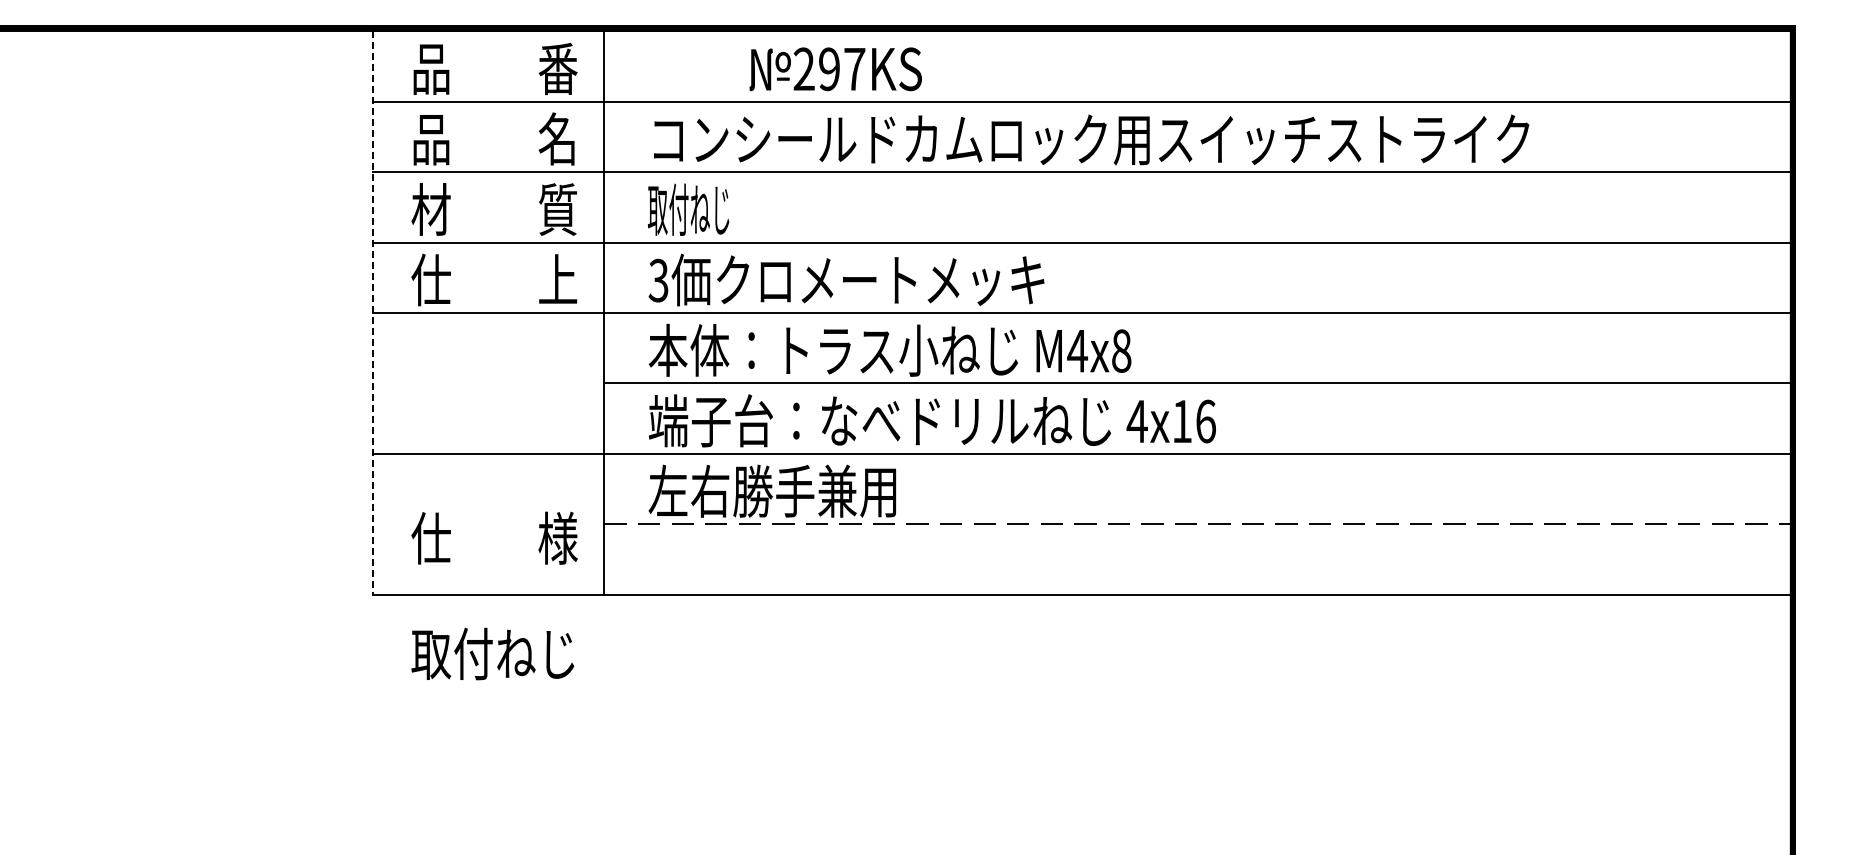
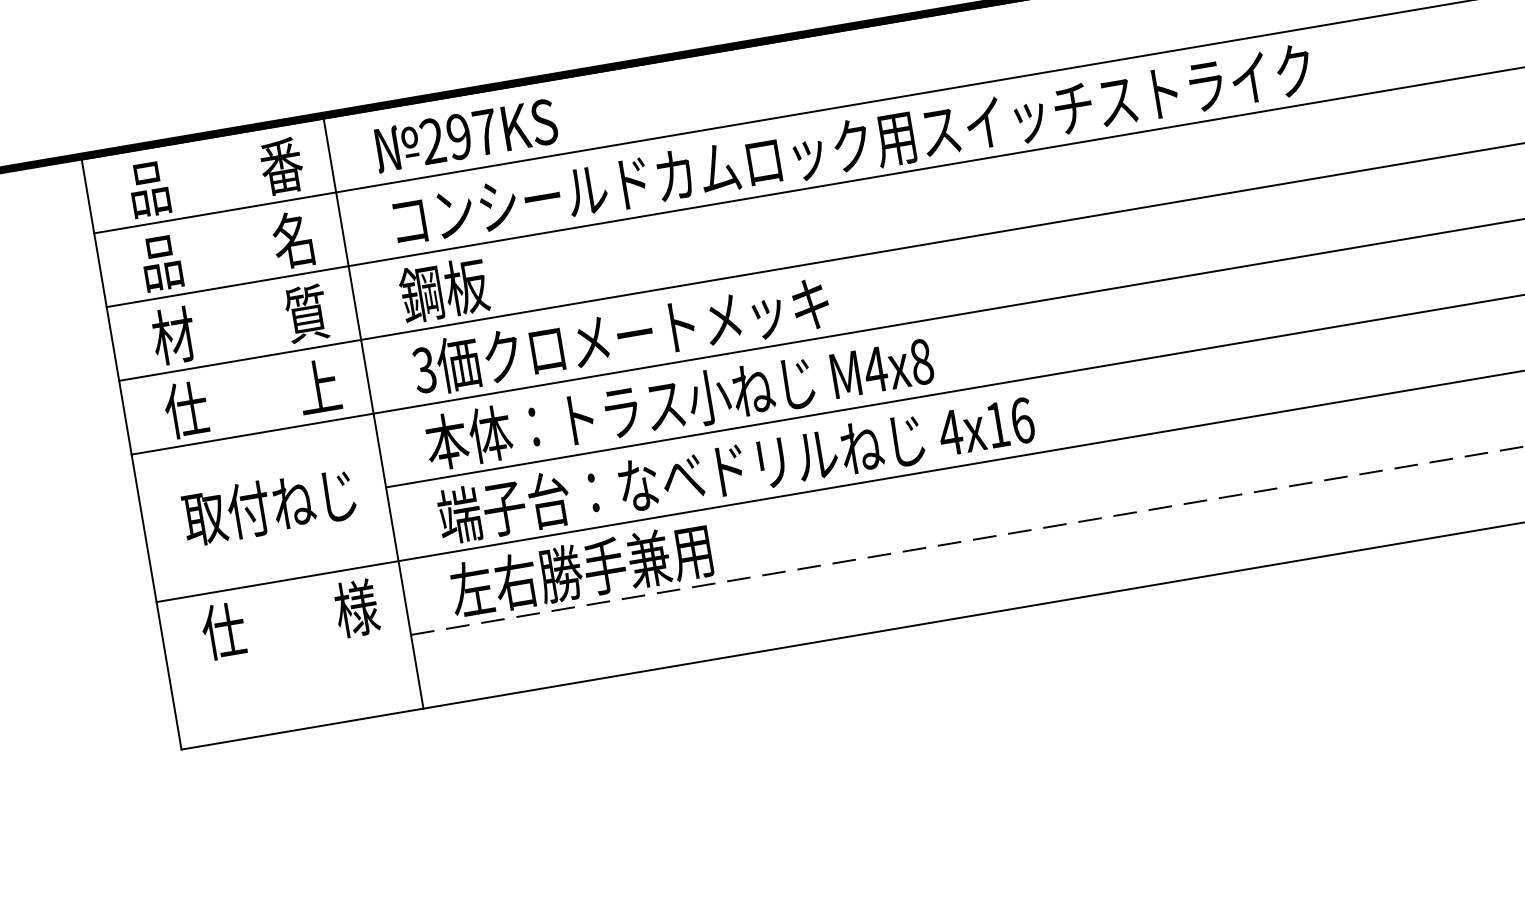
text: (835, 69) -> (465, 135), moved
text: (689, 209) -> (444, 290), 取付ねじ -> 鋼板
line: (373, 312) -> (131, 454), dashed -> solid
text: (494, 537) -> (289, 618), moved
text: (492, 653) -> (268, 506), moved

